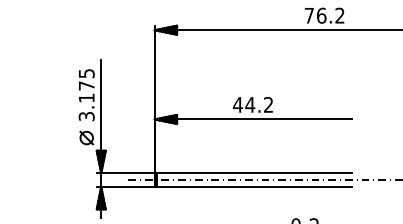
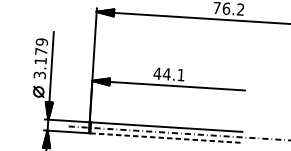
text: (86, 73) -> (41, 41), 3.175 -> 3.179
text: (268, 104) -> (181, 74), 44.2 -> 44.1
line: (254, 187) -> (166, 138), solid -> dashed

